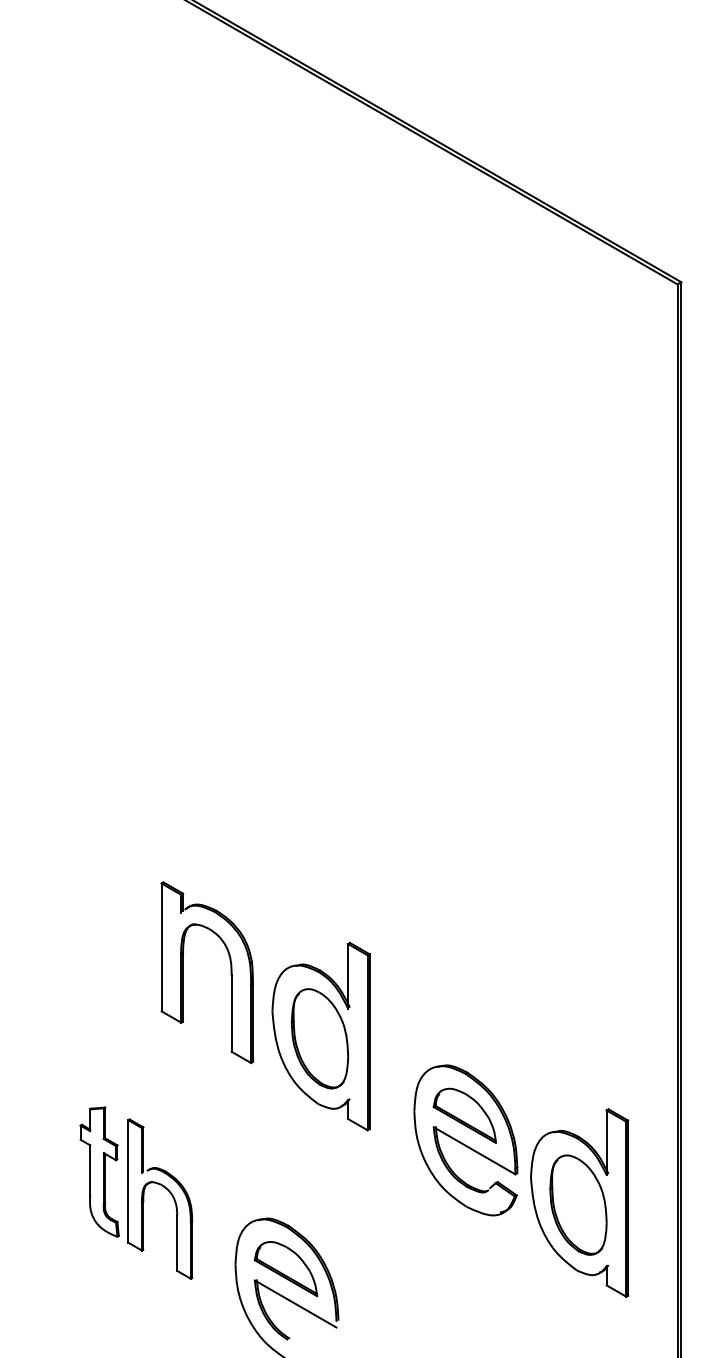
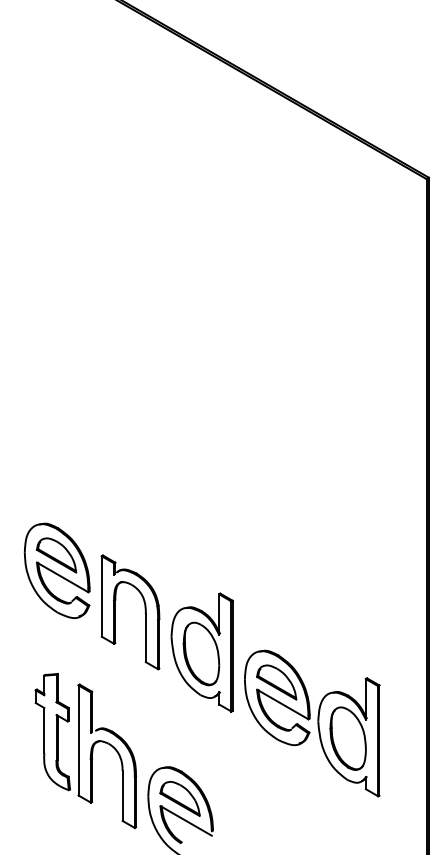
part: (89, 906) -> (56, 570), added
part: (521, 1180) -> (312, 723), moved
part: (135, 1193) -> (85, 751), size x1.43

